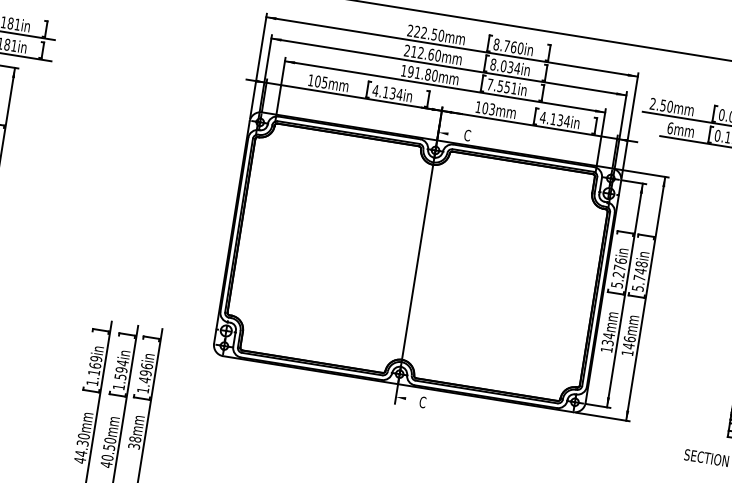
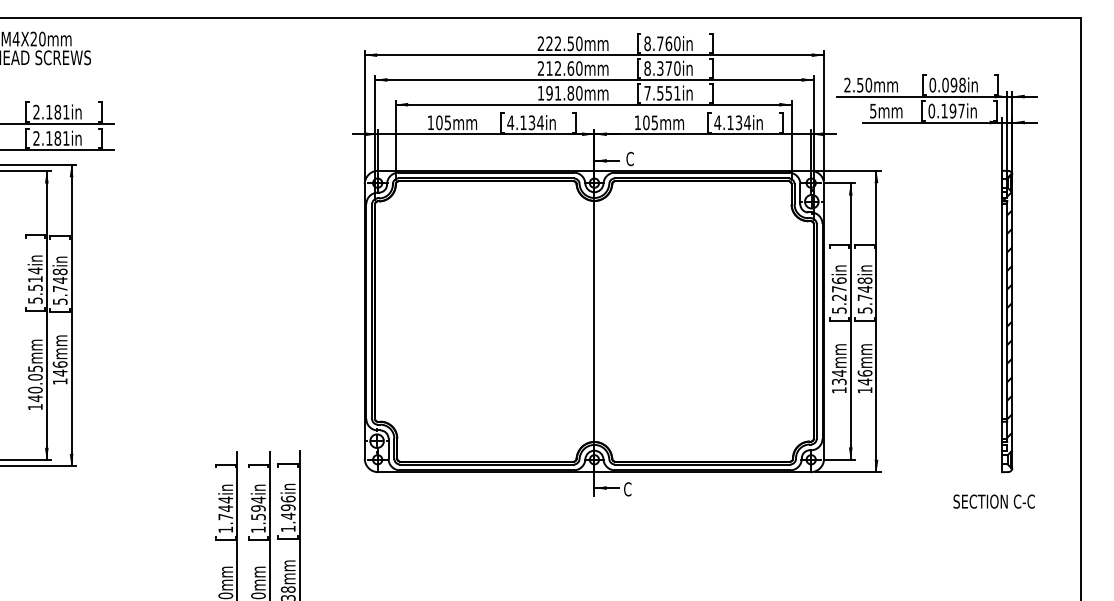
text: (510, 67) -> (668, 68), 8.034in -> 8.370in
text: (491, 109) -> (654, 122), 103mm -> 105mm
text: (670, 127) -> (873, 110), 6mm -> 5mm
line: (448, 133) -> (606, 160), added
text: (94, 365) -> (225, 508), 1.169in -> 1.744in
line: (405, 398) -> (606, 488), added

